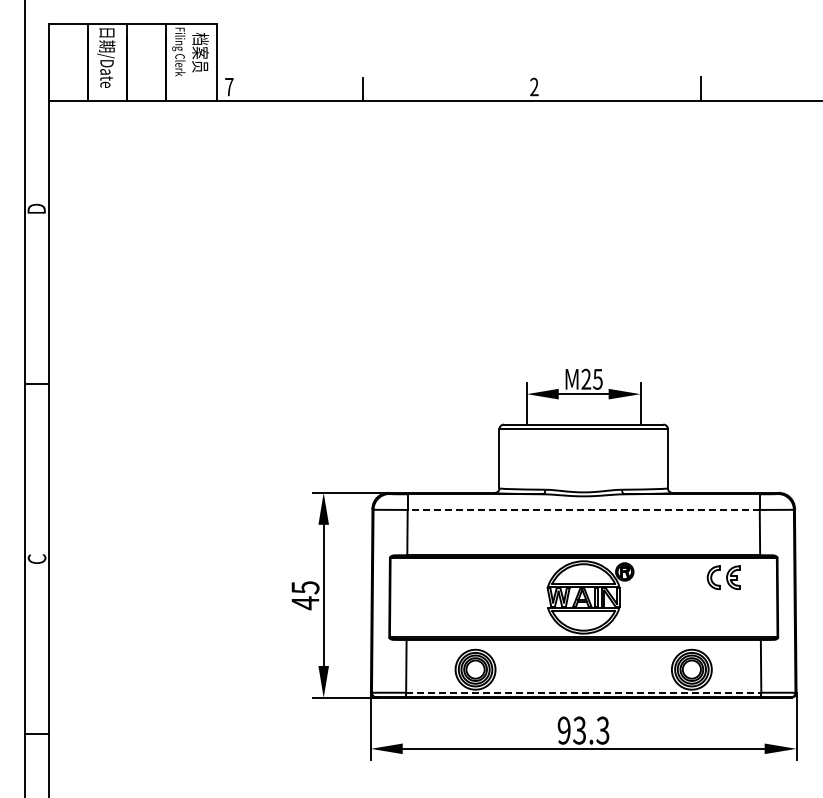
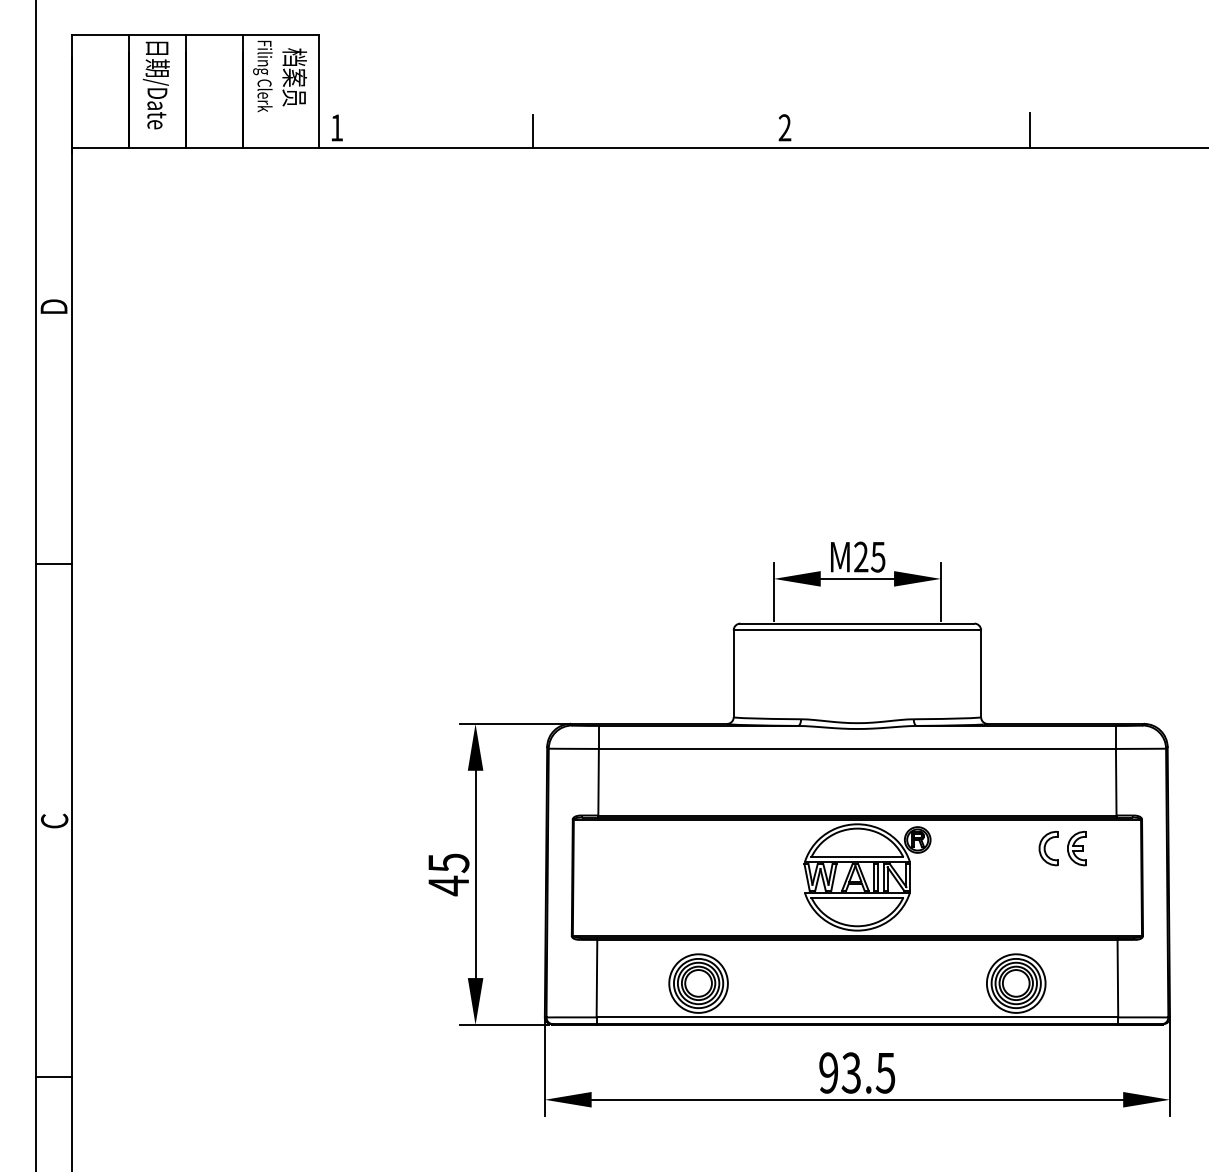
text: (229, 87) -> (337, 128), 7 -> 1
line: (583, 509) -> (857, 748), dashed -> solid
line: (583, 692) -> (857, 1017), dashed -> solid
text: (602, 730) -> (885, 1072), 93.3 -> 93.5

